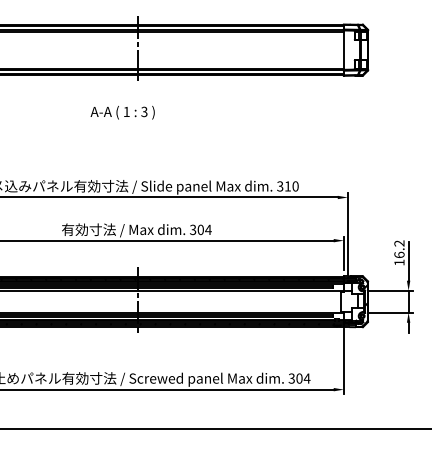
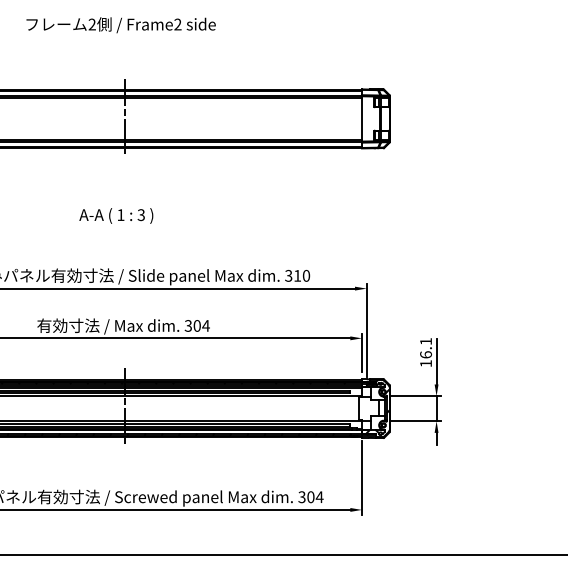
text: (122, 112) -> (116, 215), moved
text: (398, 243) -> (425, 341), 16.2 -> 16.1

